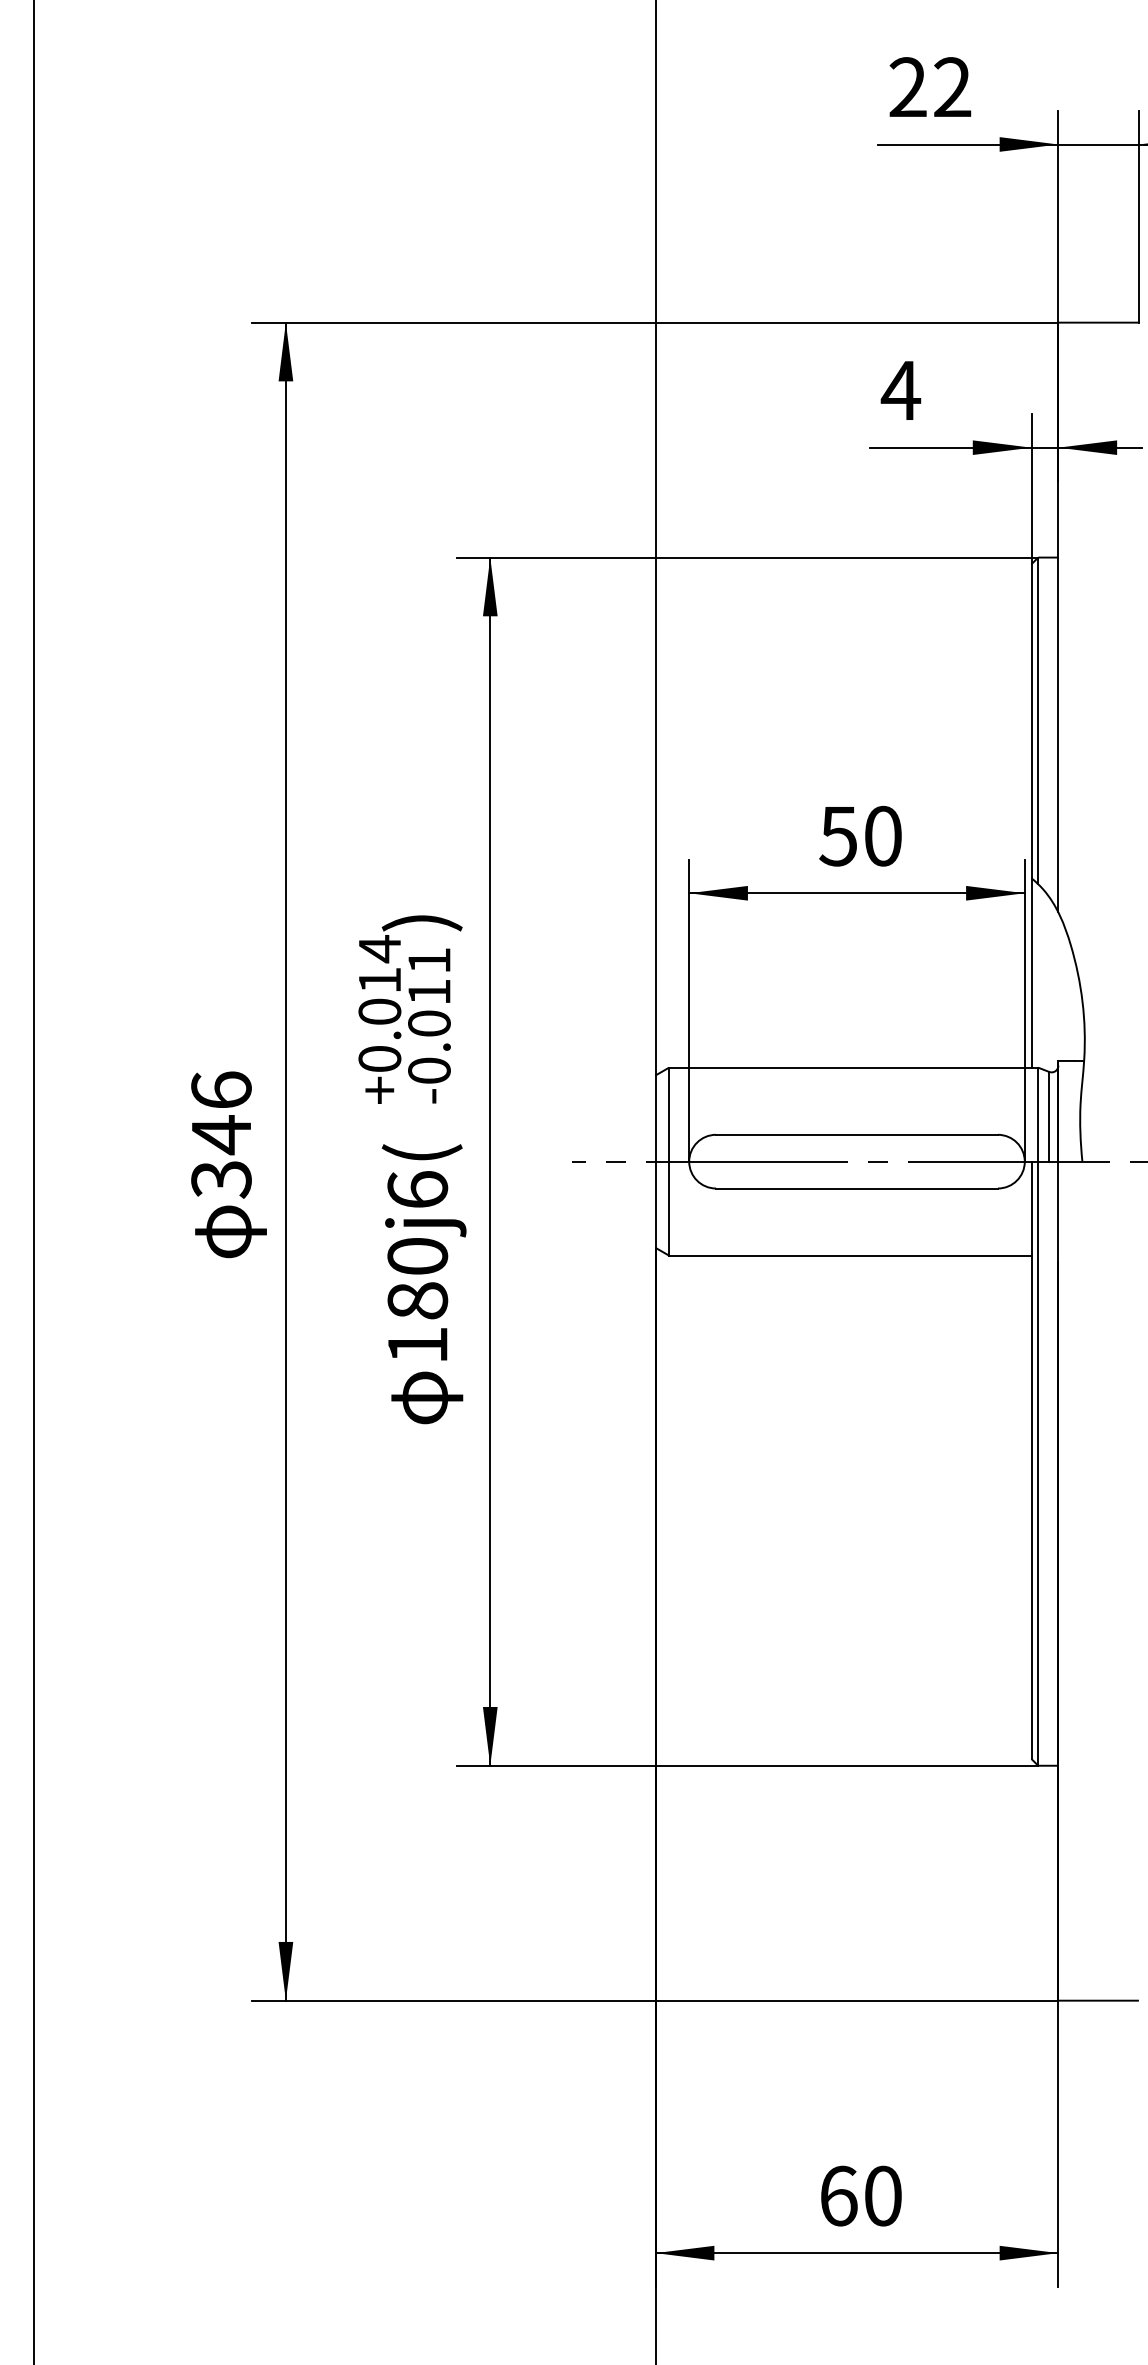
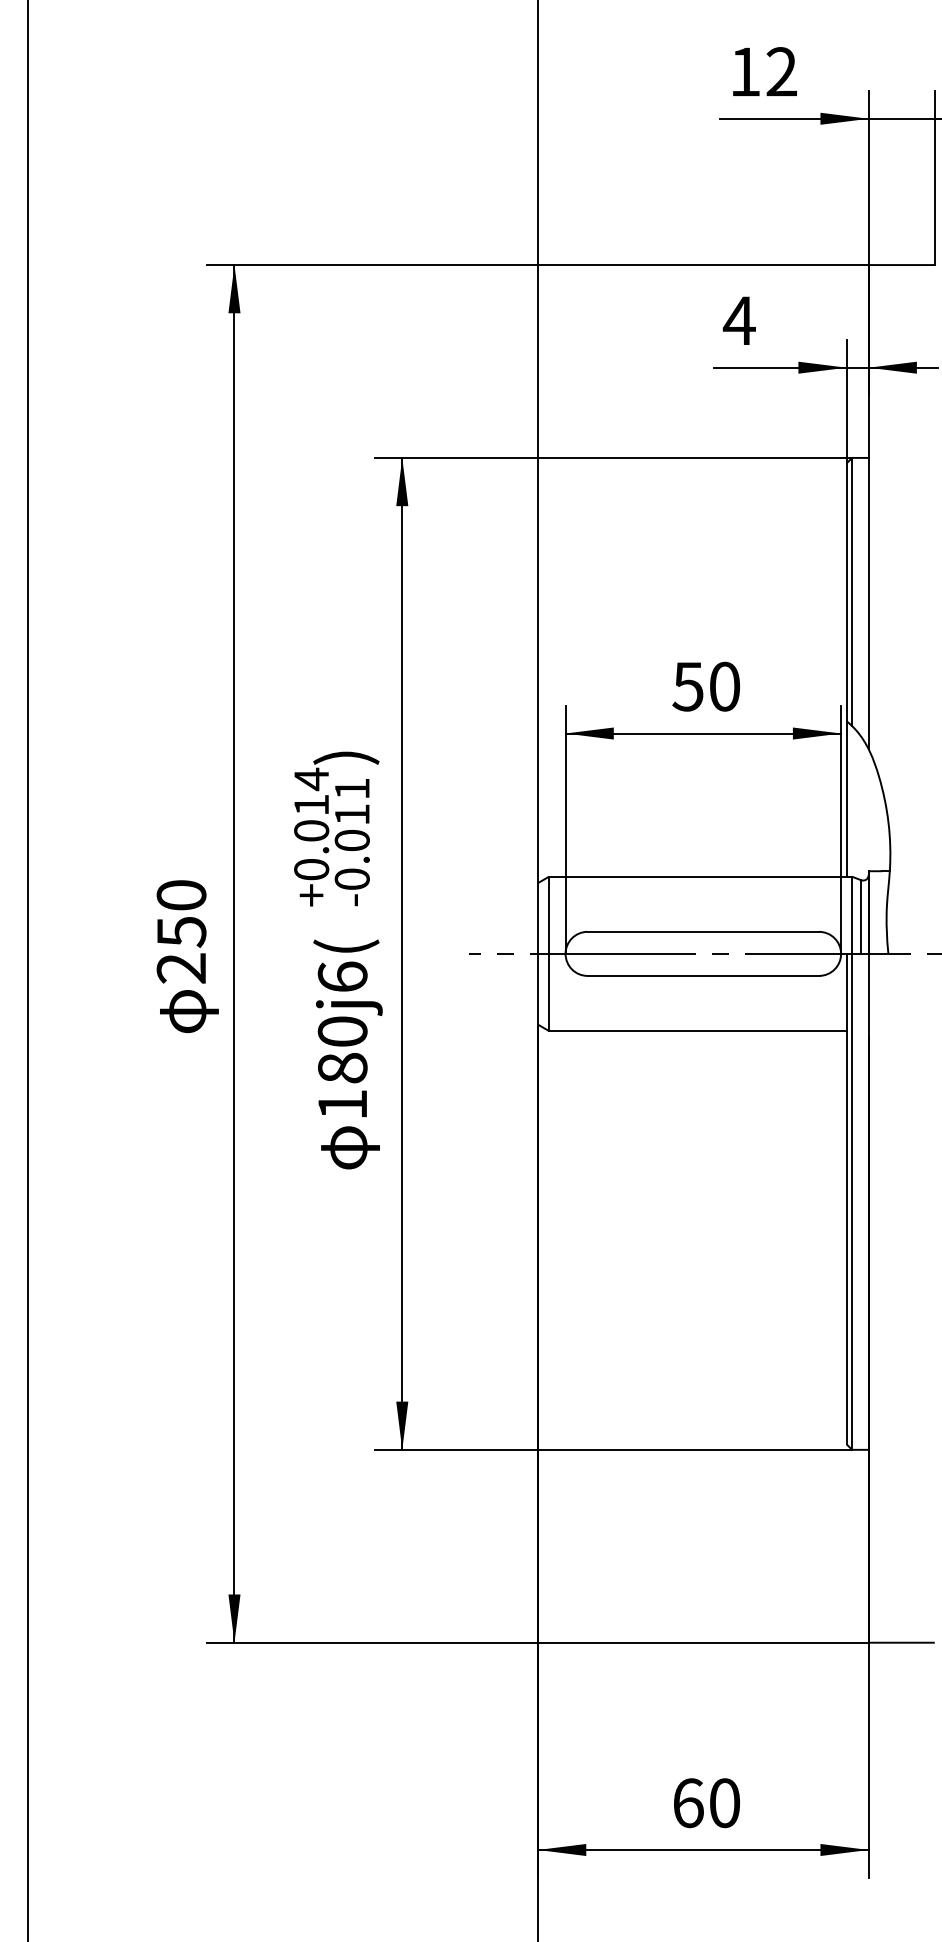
text: (907, 86) -> (744, 71), 22 -> 12
text: (221, 1134) -> (181, 931), 346 -> 250

